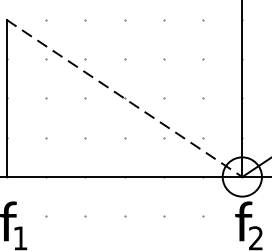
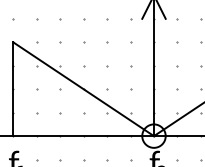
line: (124, 98) -> (83, 89), dashed -> solid

